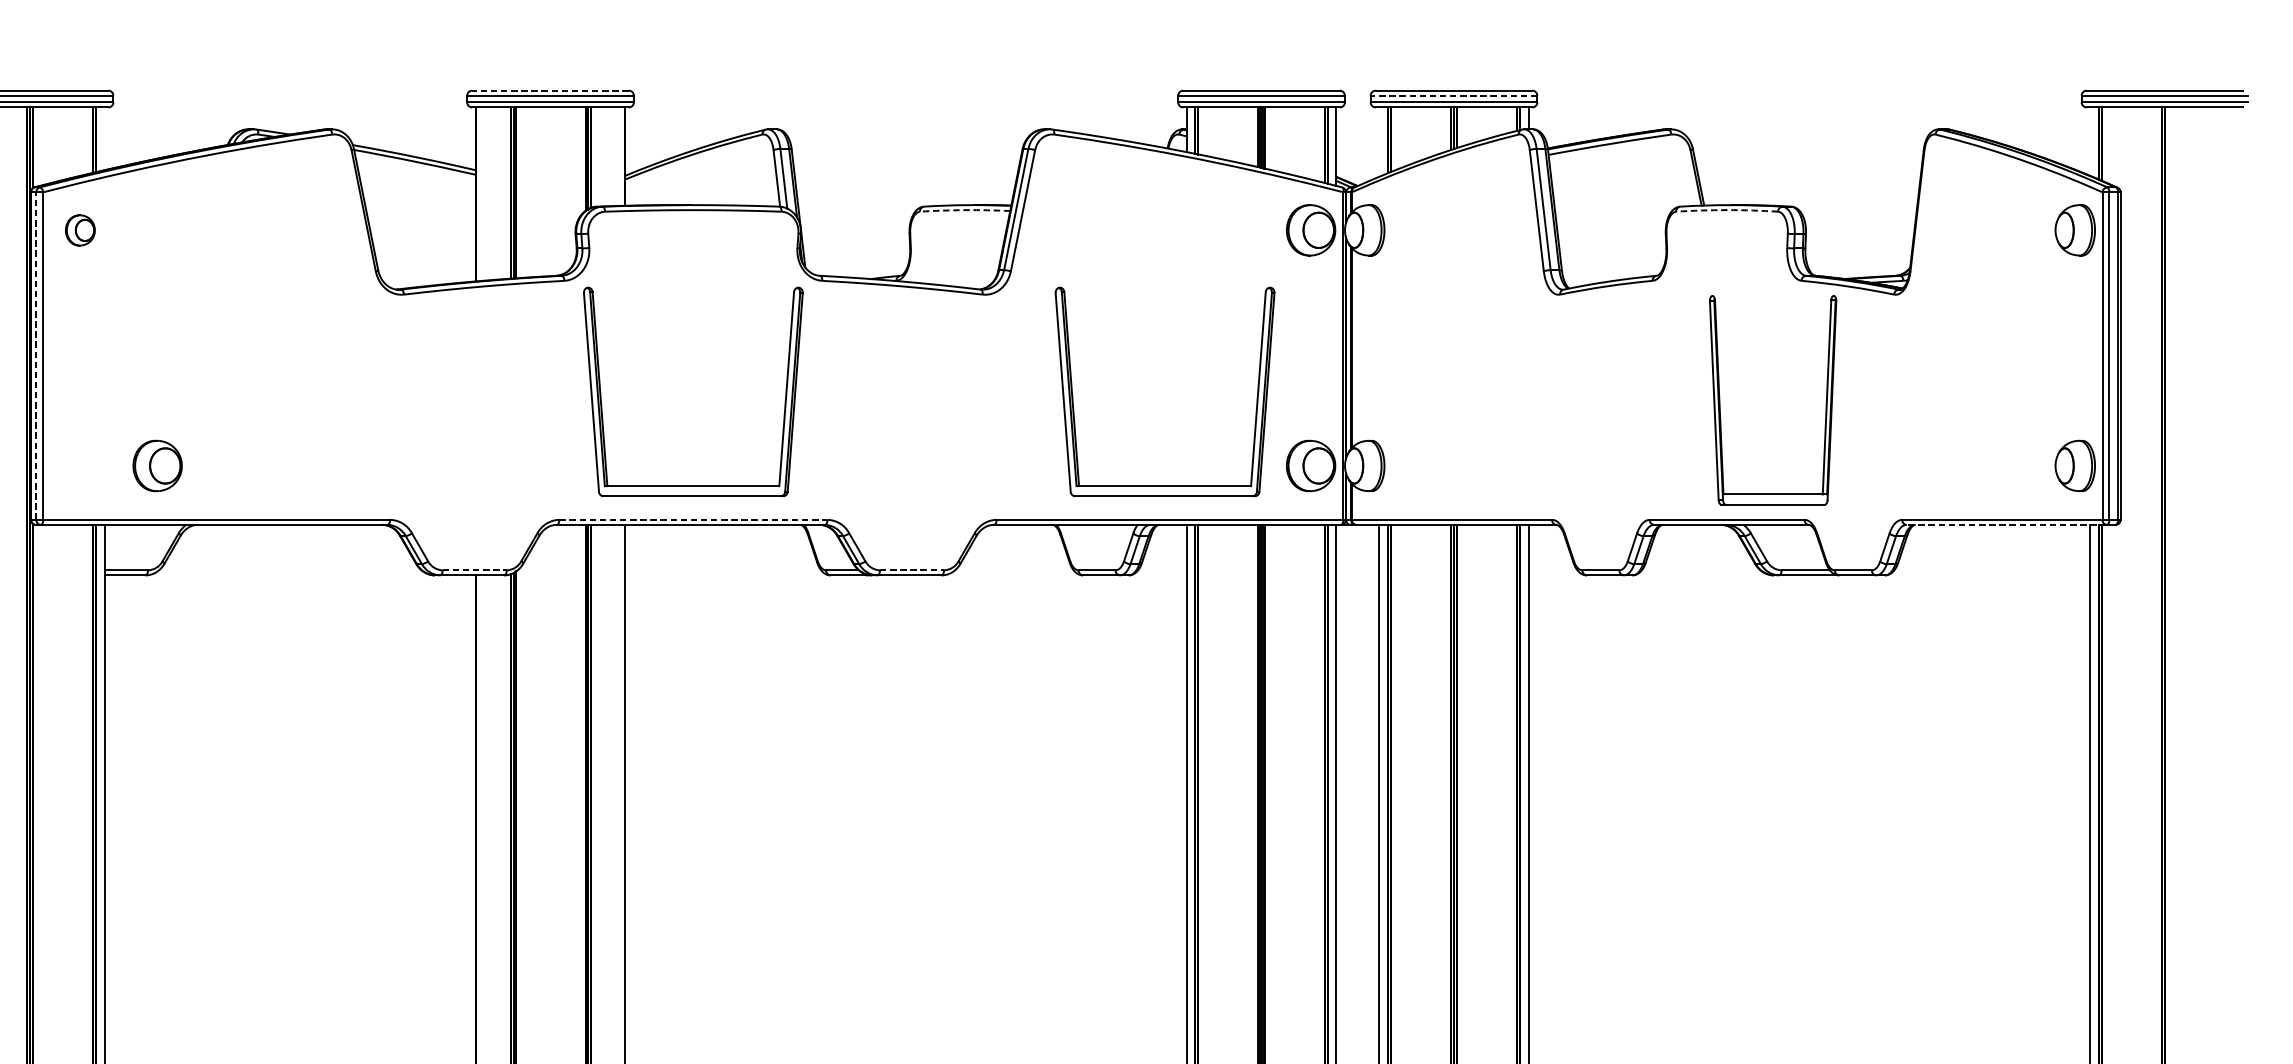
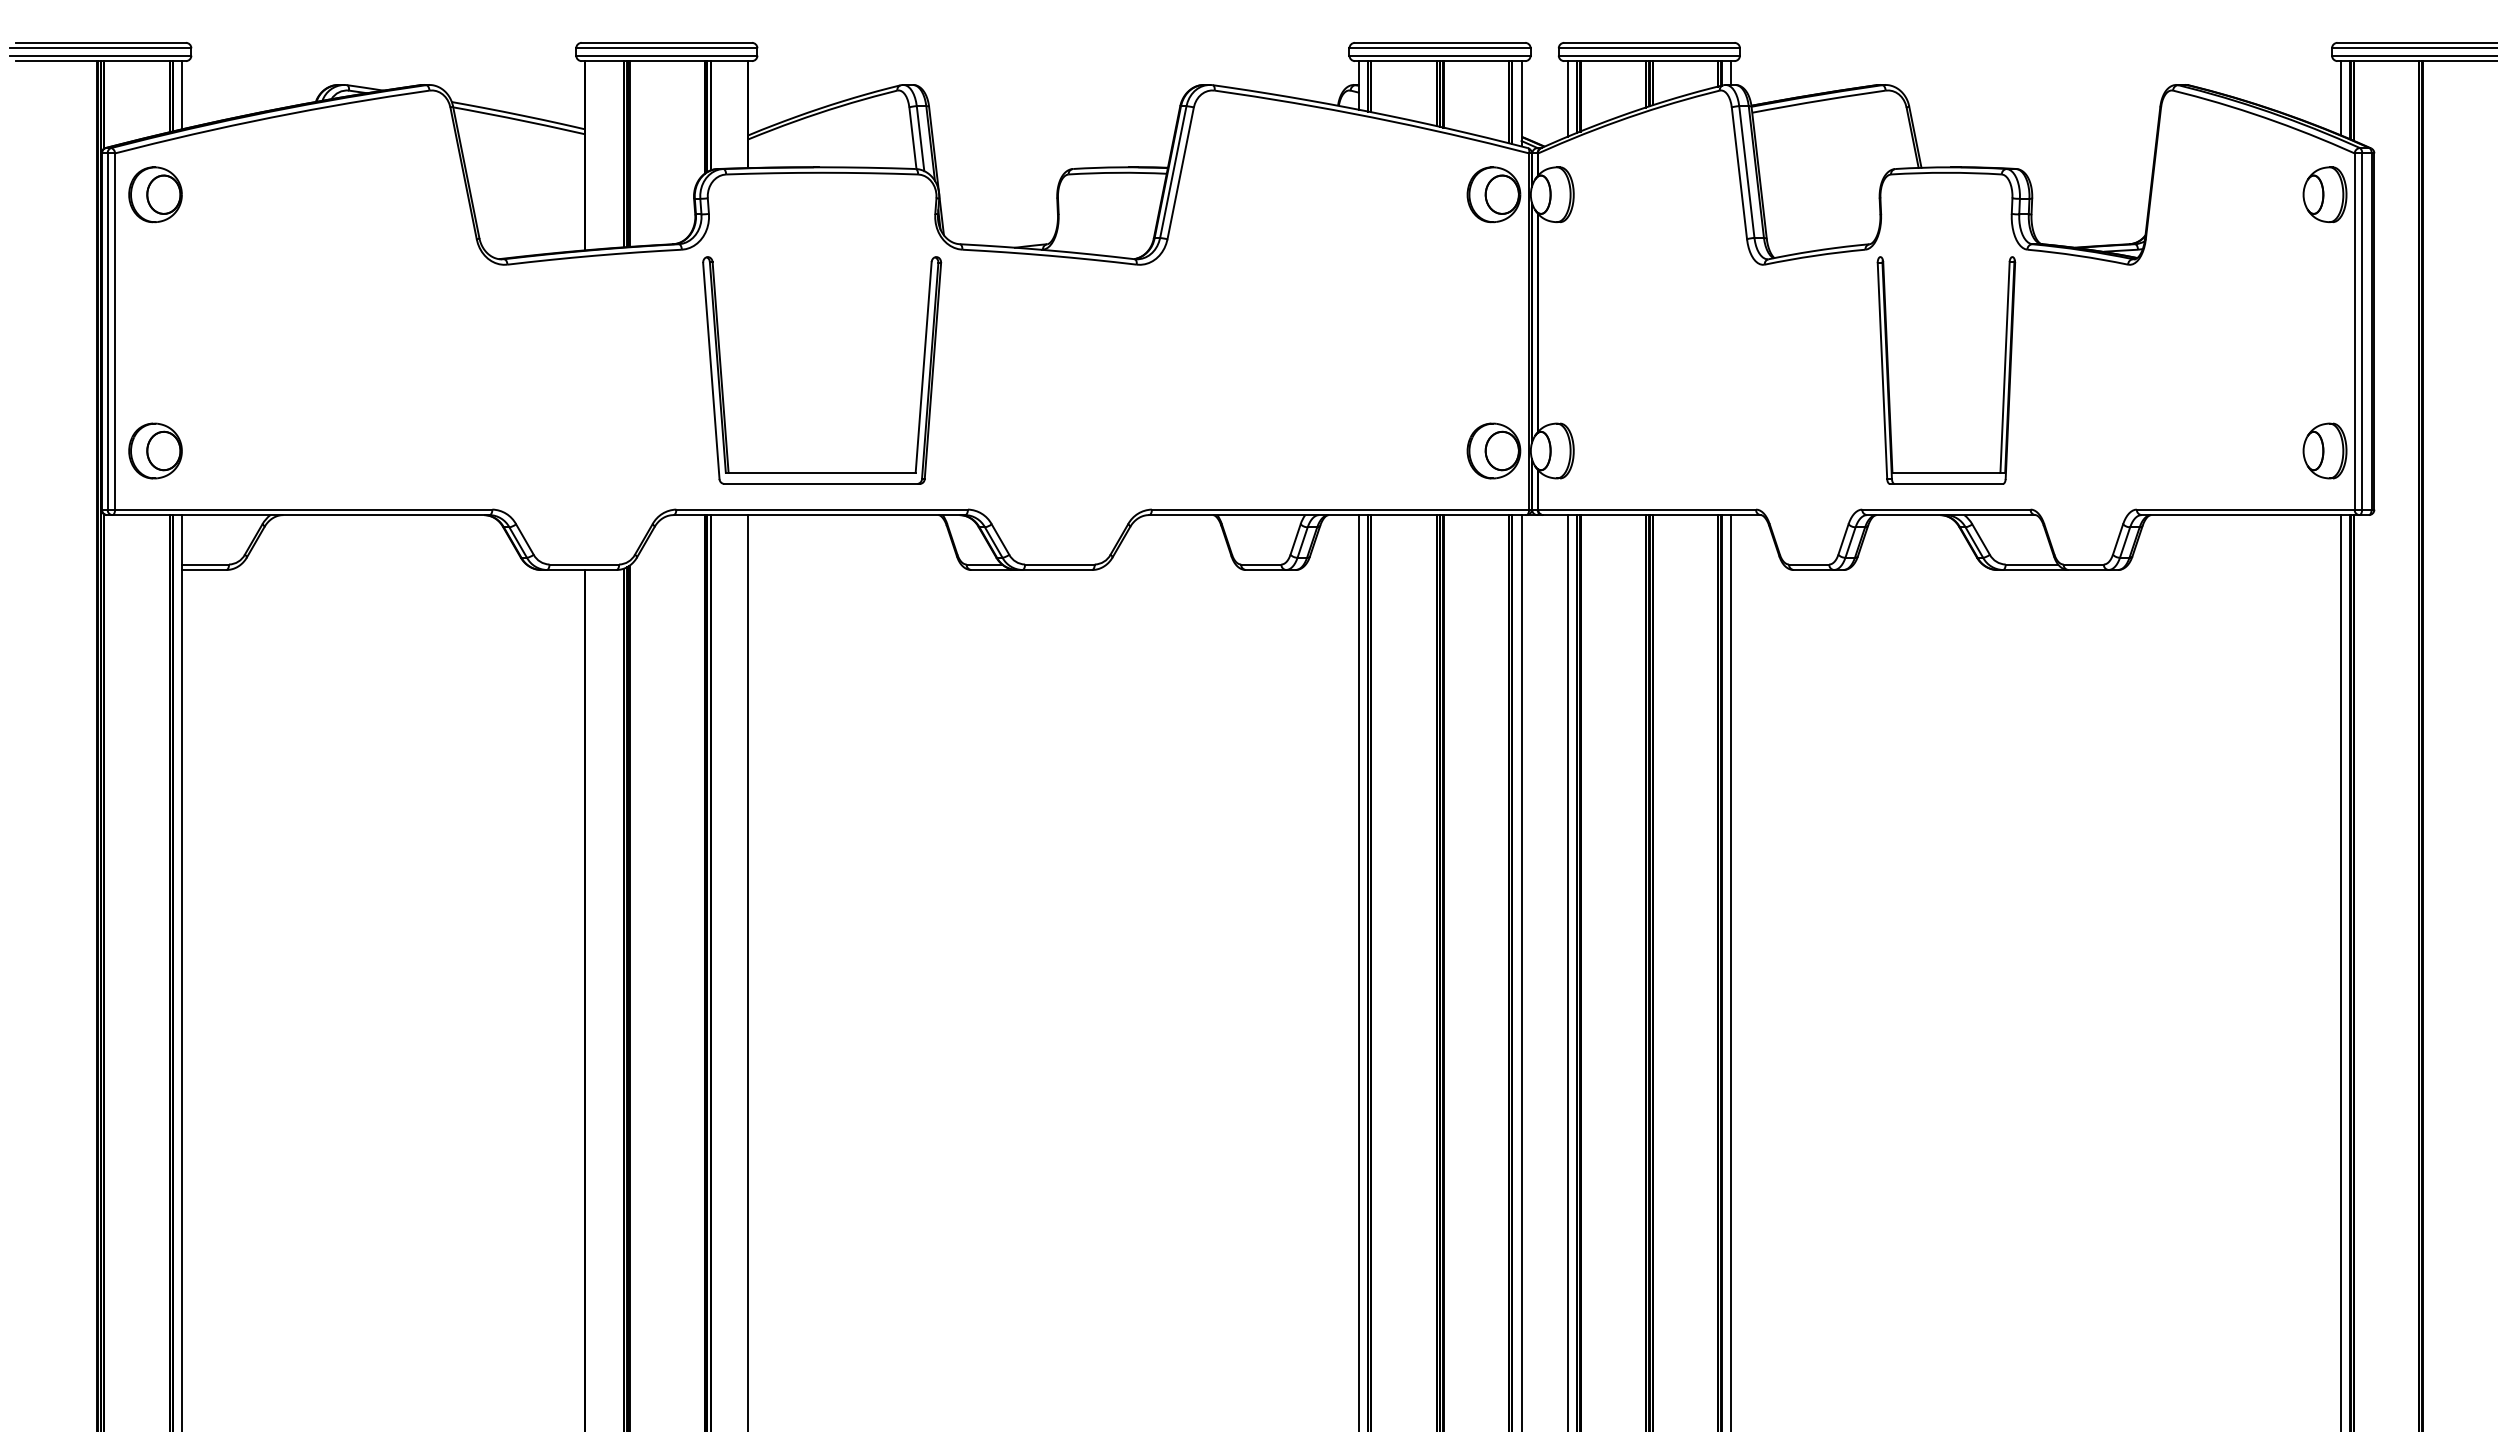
line: (550, 90) -> (666, 42), dashed -> solid
line: (1454, 95) -> (1649, 48), dashed -> solid
line: (105, 139) -> (182, 95), added
line: (1378, 141) -> (1567, 98), added
line: (2090, 141) -> (2341, 98), added
arc: (964, 209) -> (1117, 172), dashed -> solid
arc: (1727, 209) -> (1946, 172), dashed -> solid
part: (80, 230) -> (155, 194), size x1.67
line: (36, 356) -> (107, 331), dashed -> solid
part: (1256, 399) -> (1434, 378), removed
part: (1825, 402) -> (2003, 373), moved
part: (157, 465) -> (155, 450), moved
line: (693, 519) -> (822, 509), dashed -> solid
line: (2006, 525) -> (2250, 515), dashed -> solid
line: (474, 570) -> (584, 564), dashed -> solid
line: (911, 570) -> (1059, 564), dashed -> solid

